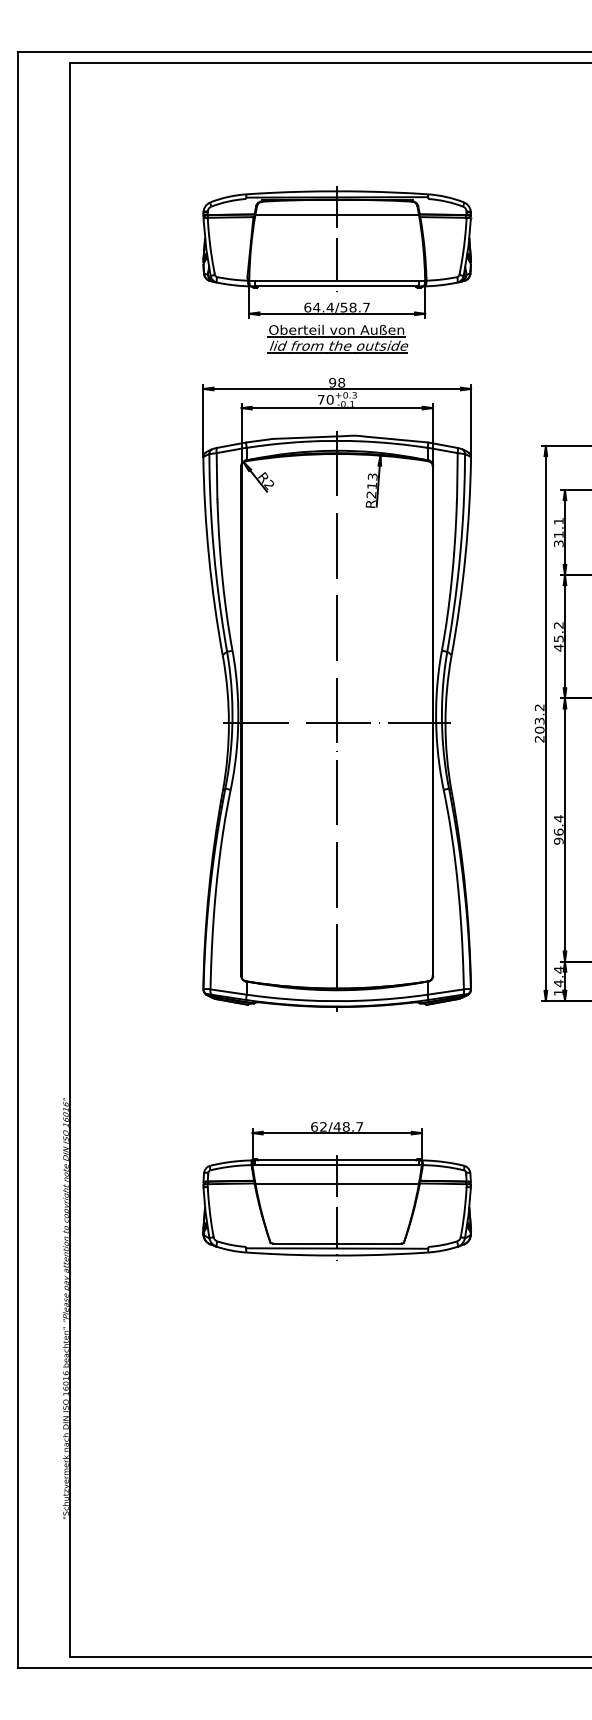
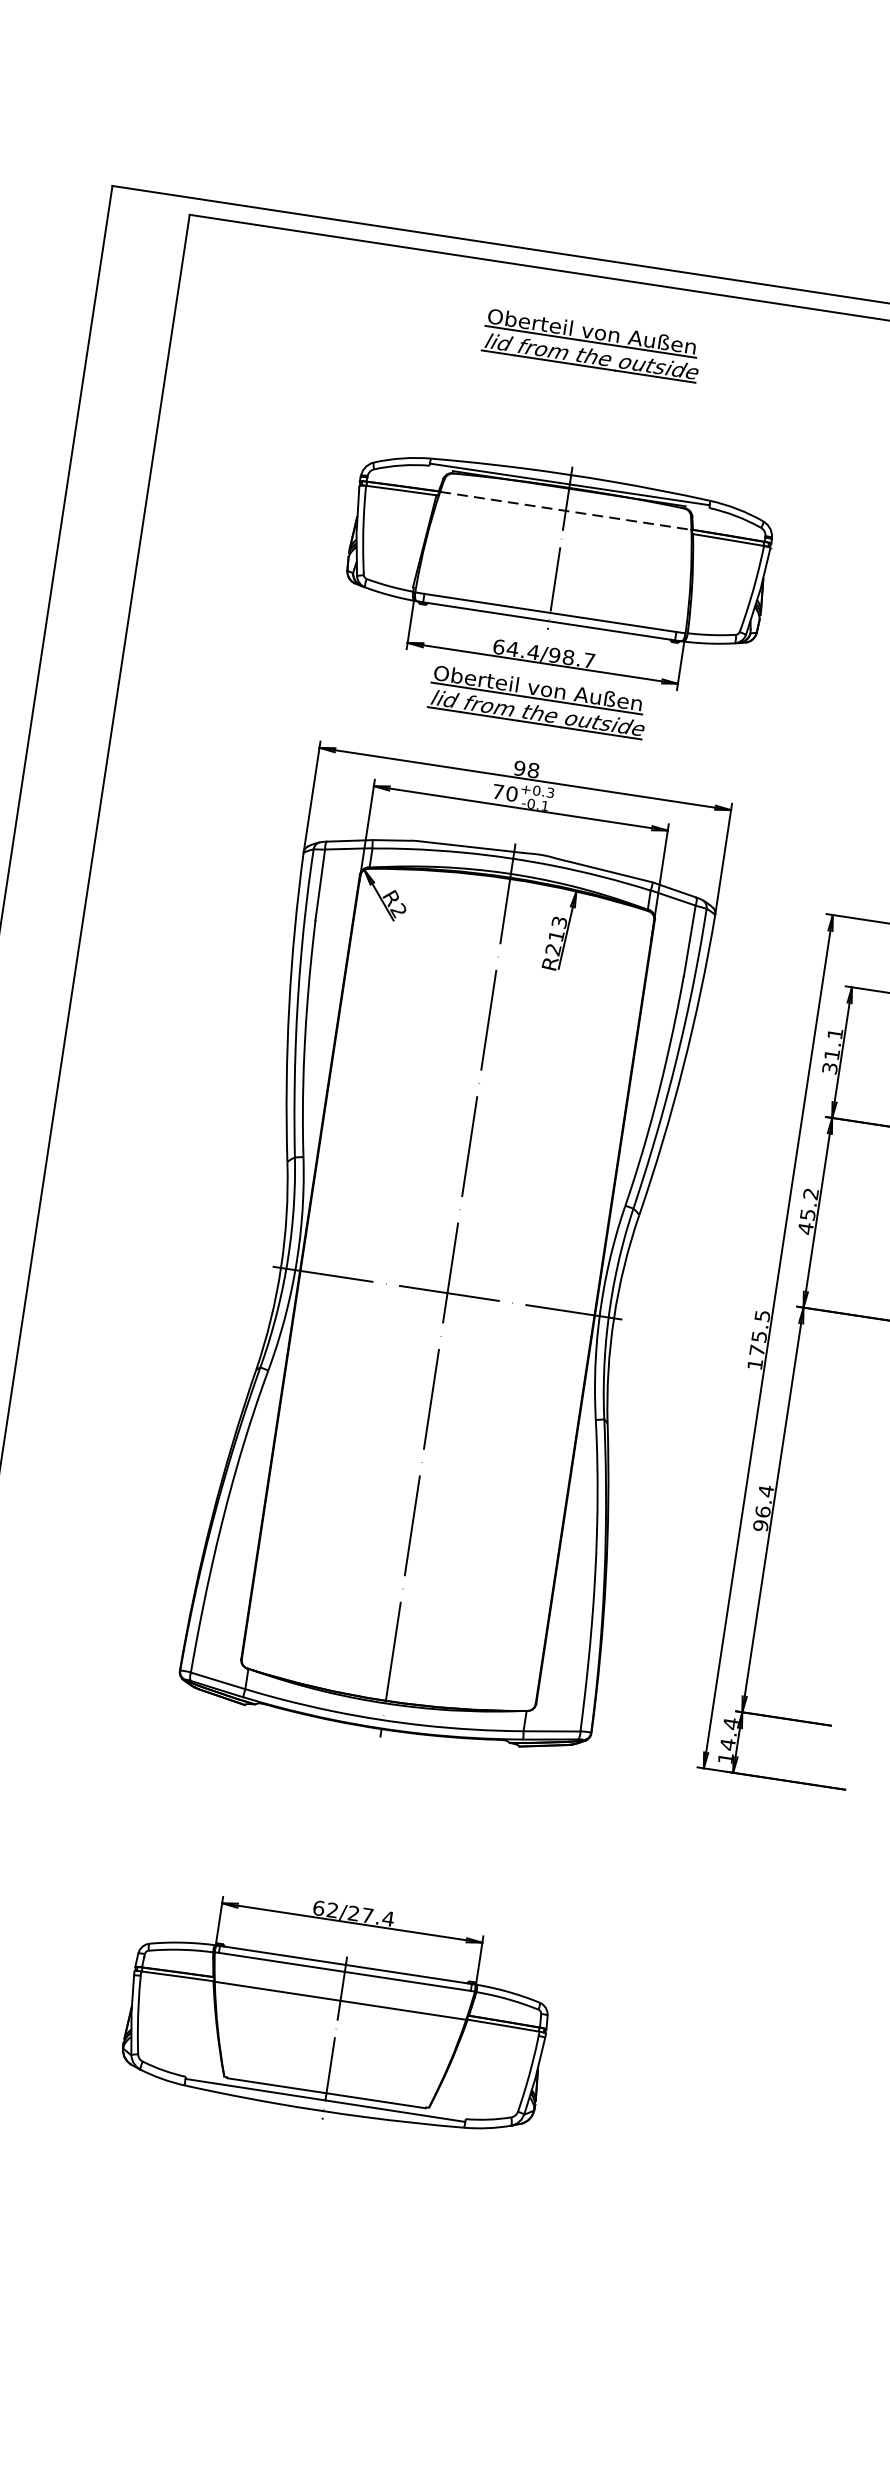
part: (337, 106) -> (591, 344), added
line: (337, 214) -> (566, 510), solid -> dashed
text: (343, 307) -> (553, 655), 64.4/58.7 -> 64.4/98.7
text: (539, 723) -> (758, 1340), 203.2 -> 175.5
text: (348, 1126) -> (371, 1915), 62/48.7 -> 62/27.4

